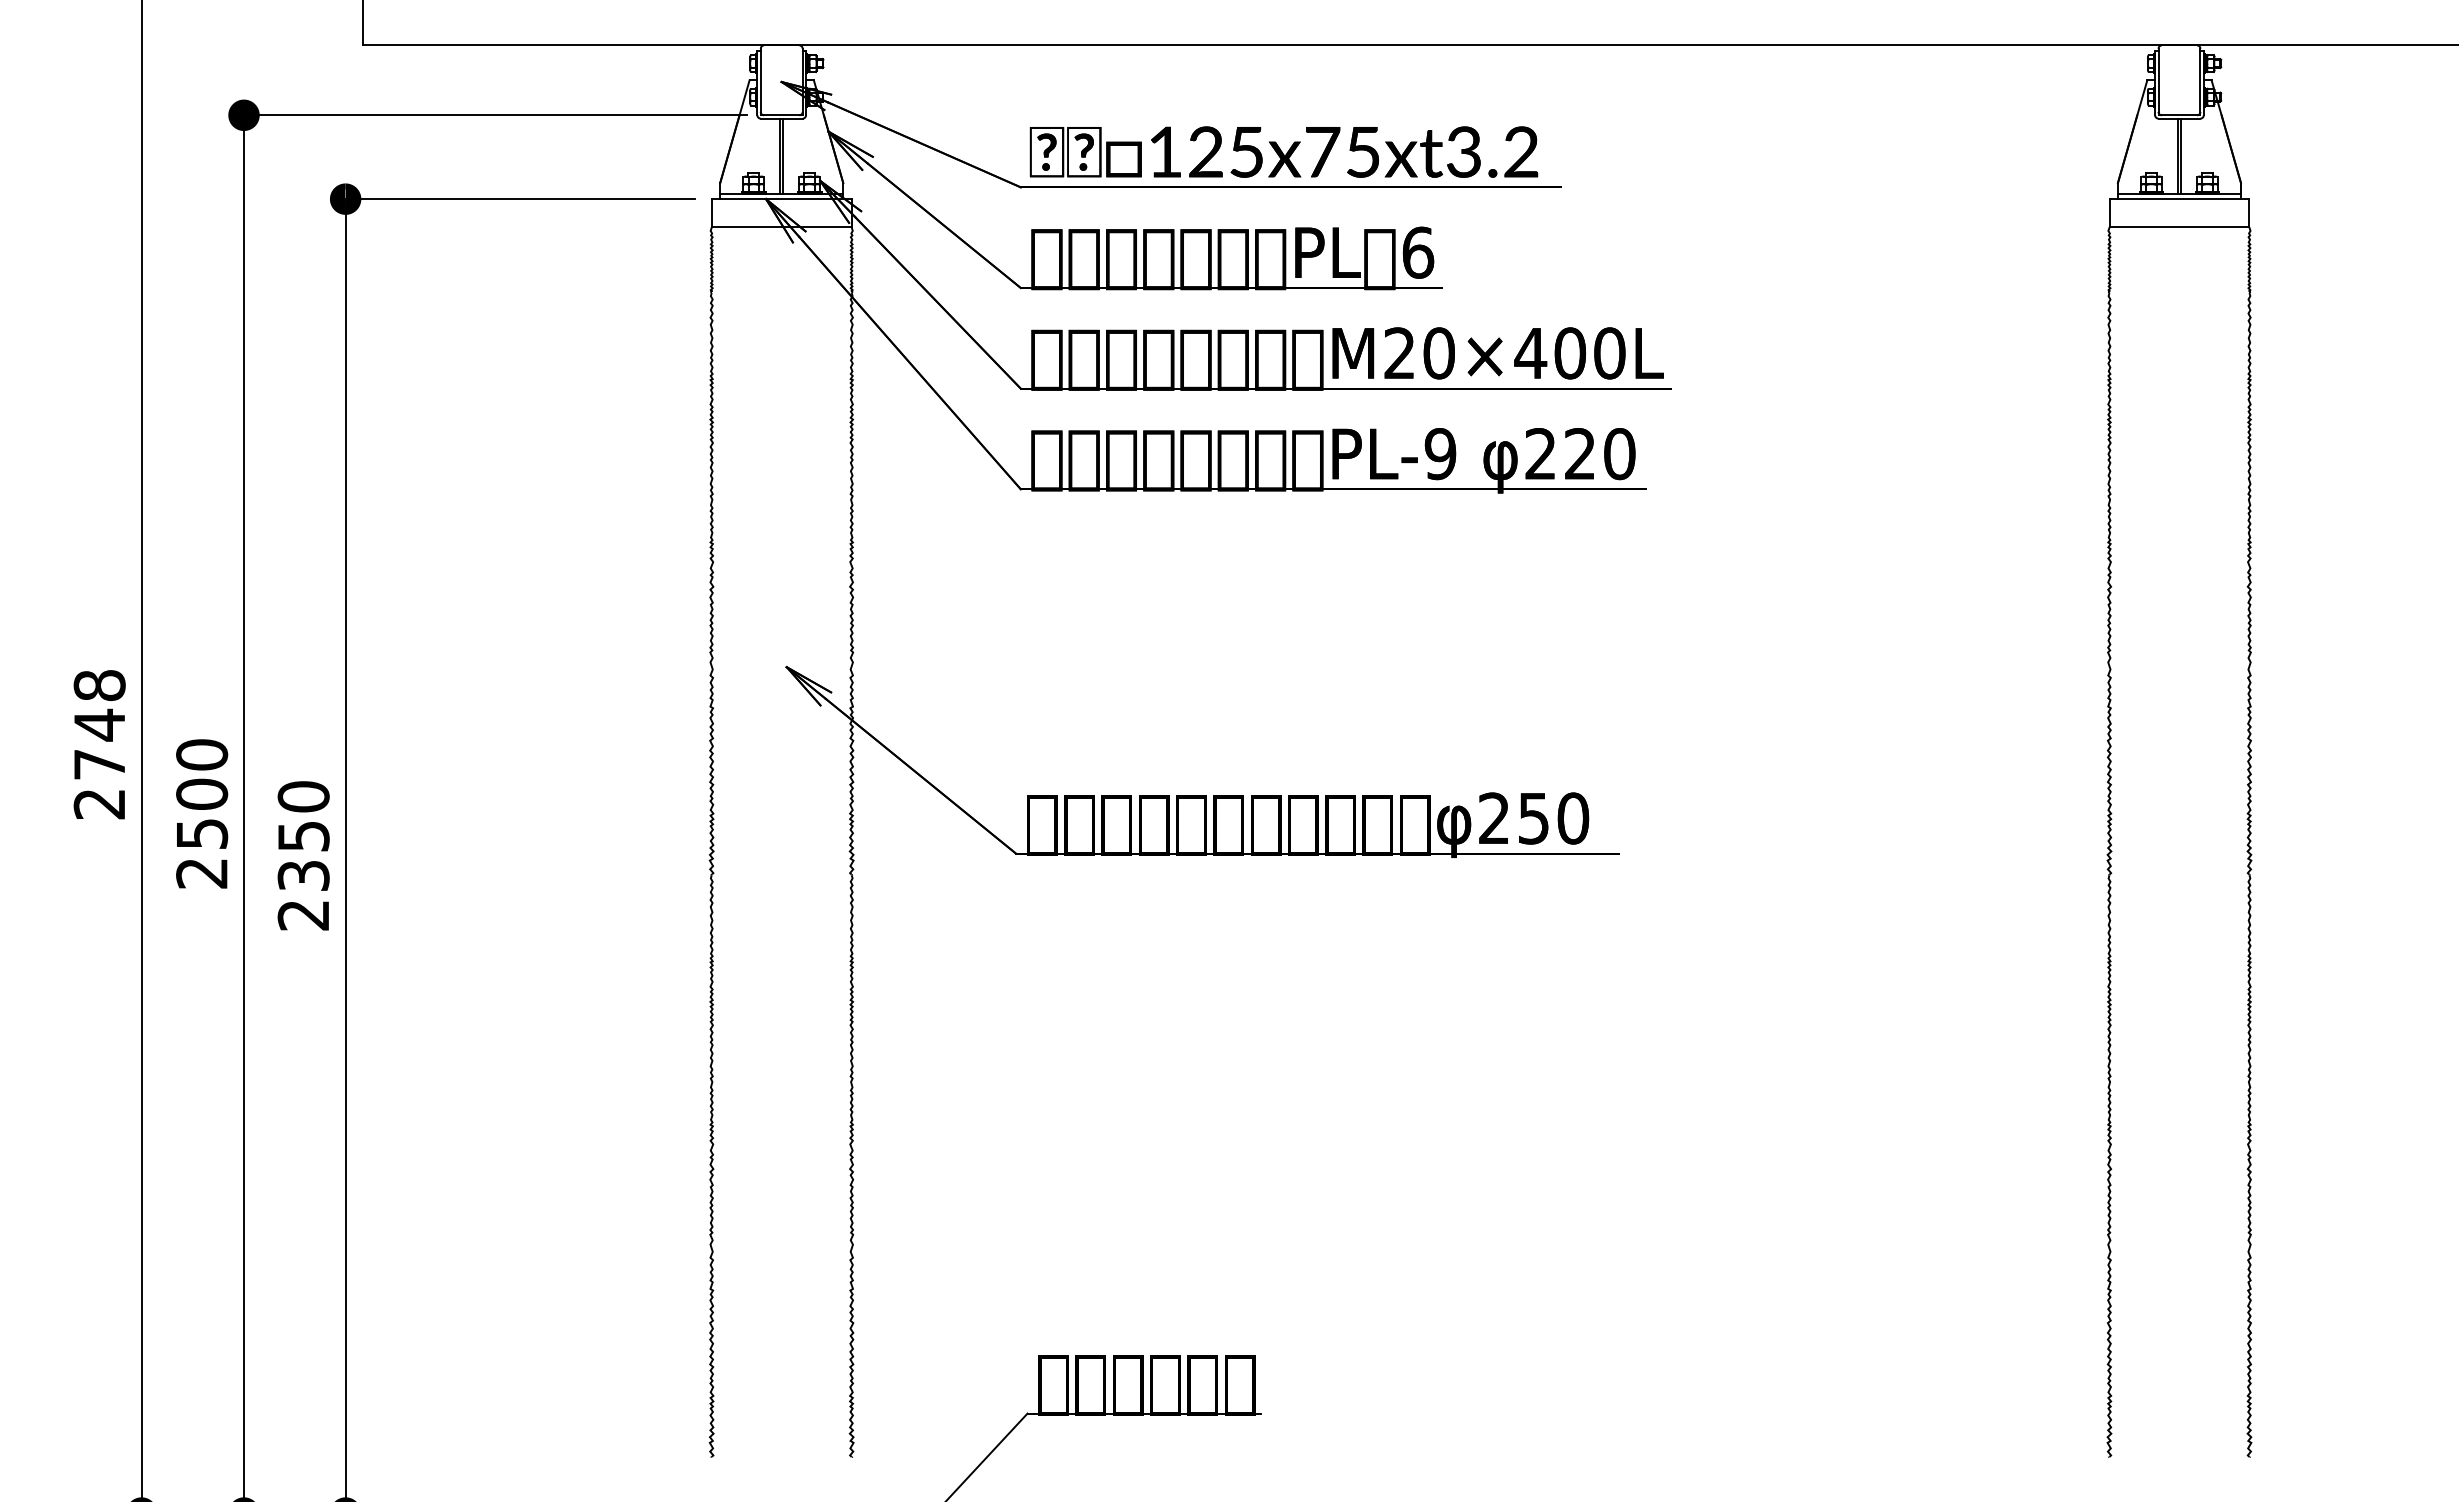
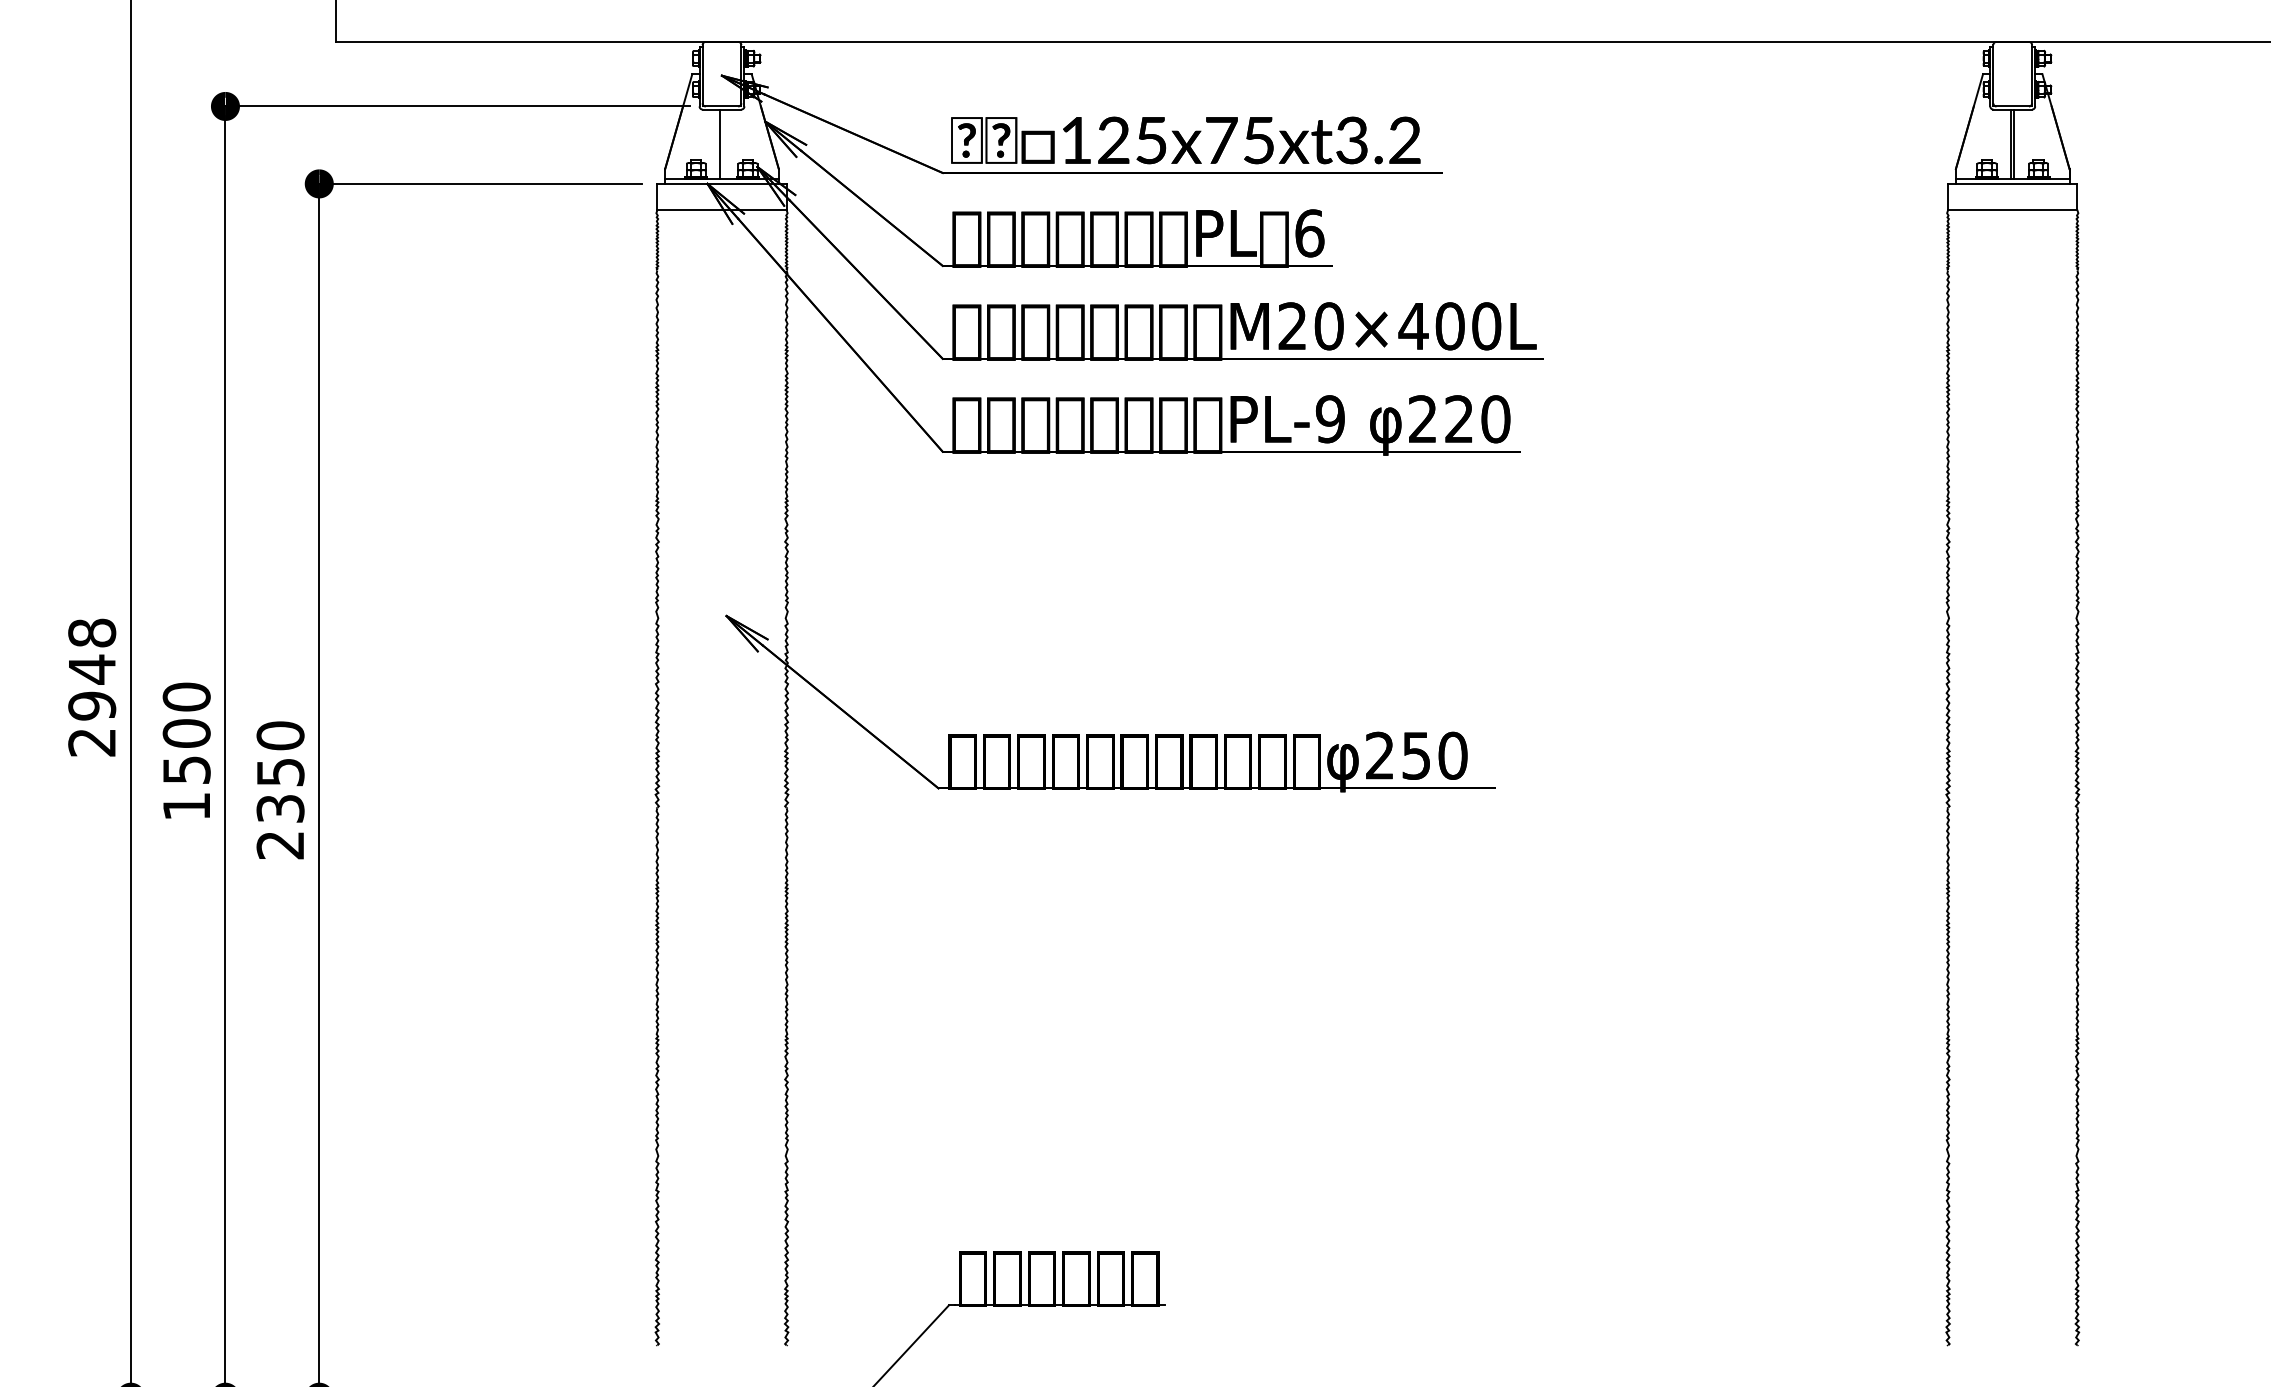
line: (783, 156) -> (723, 144), removed
text: (100, 763) -> (92, 705), 2748 -> 2948
text: (200, 873) -> (185, 806), 2500 -> 1500

